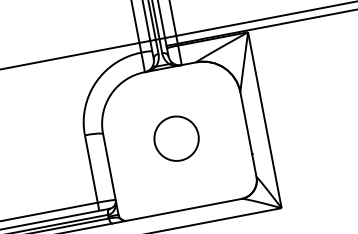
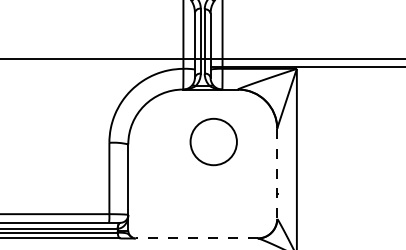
line: (248, 135) -> (277, 174), solid -> dashed
circle: (176, 139) -> (213, 142), moved
line: (184, 209) -> (196, 238), solid -> dashed

